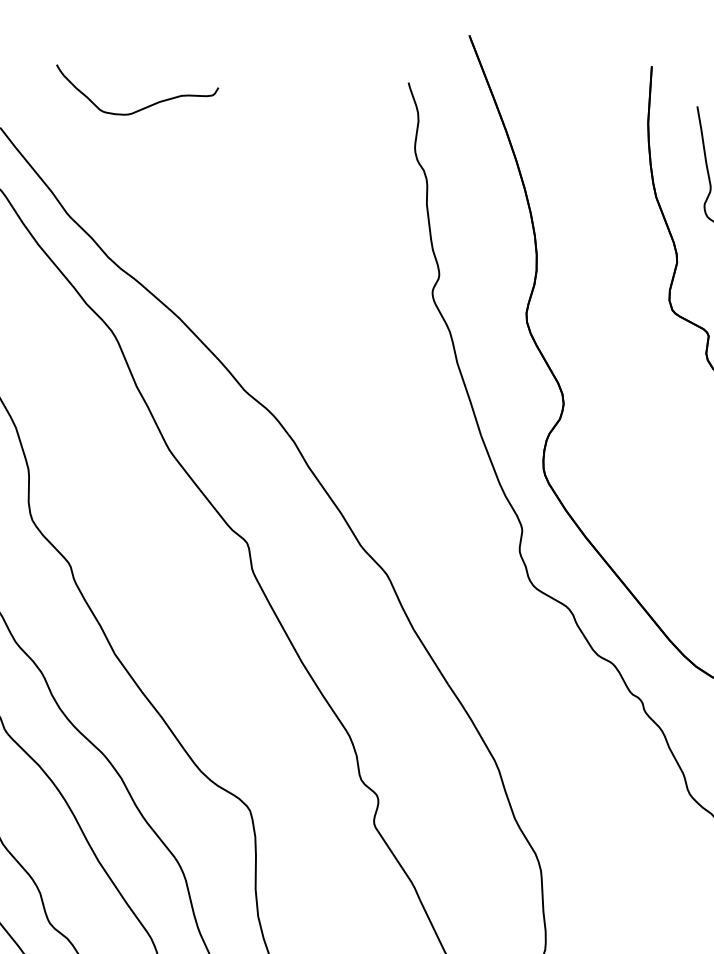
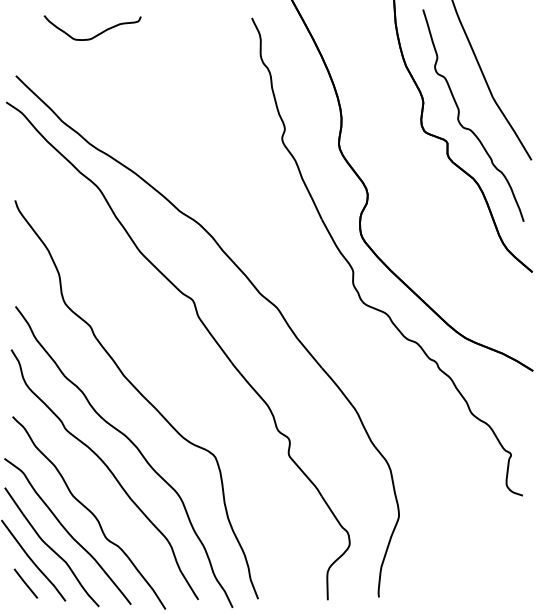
curve: (140, 107) -> (96, 34), moved

